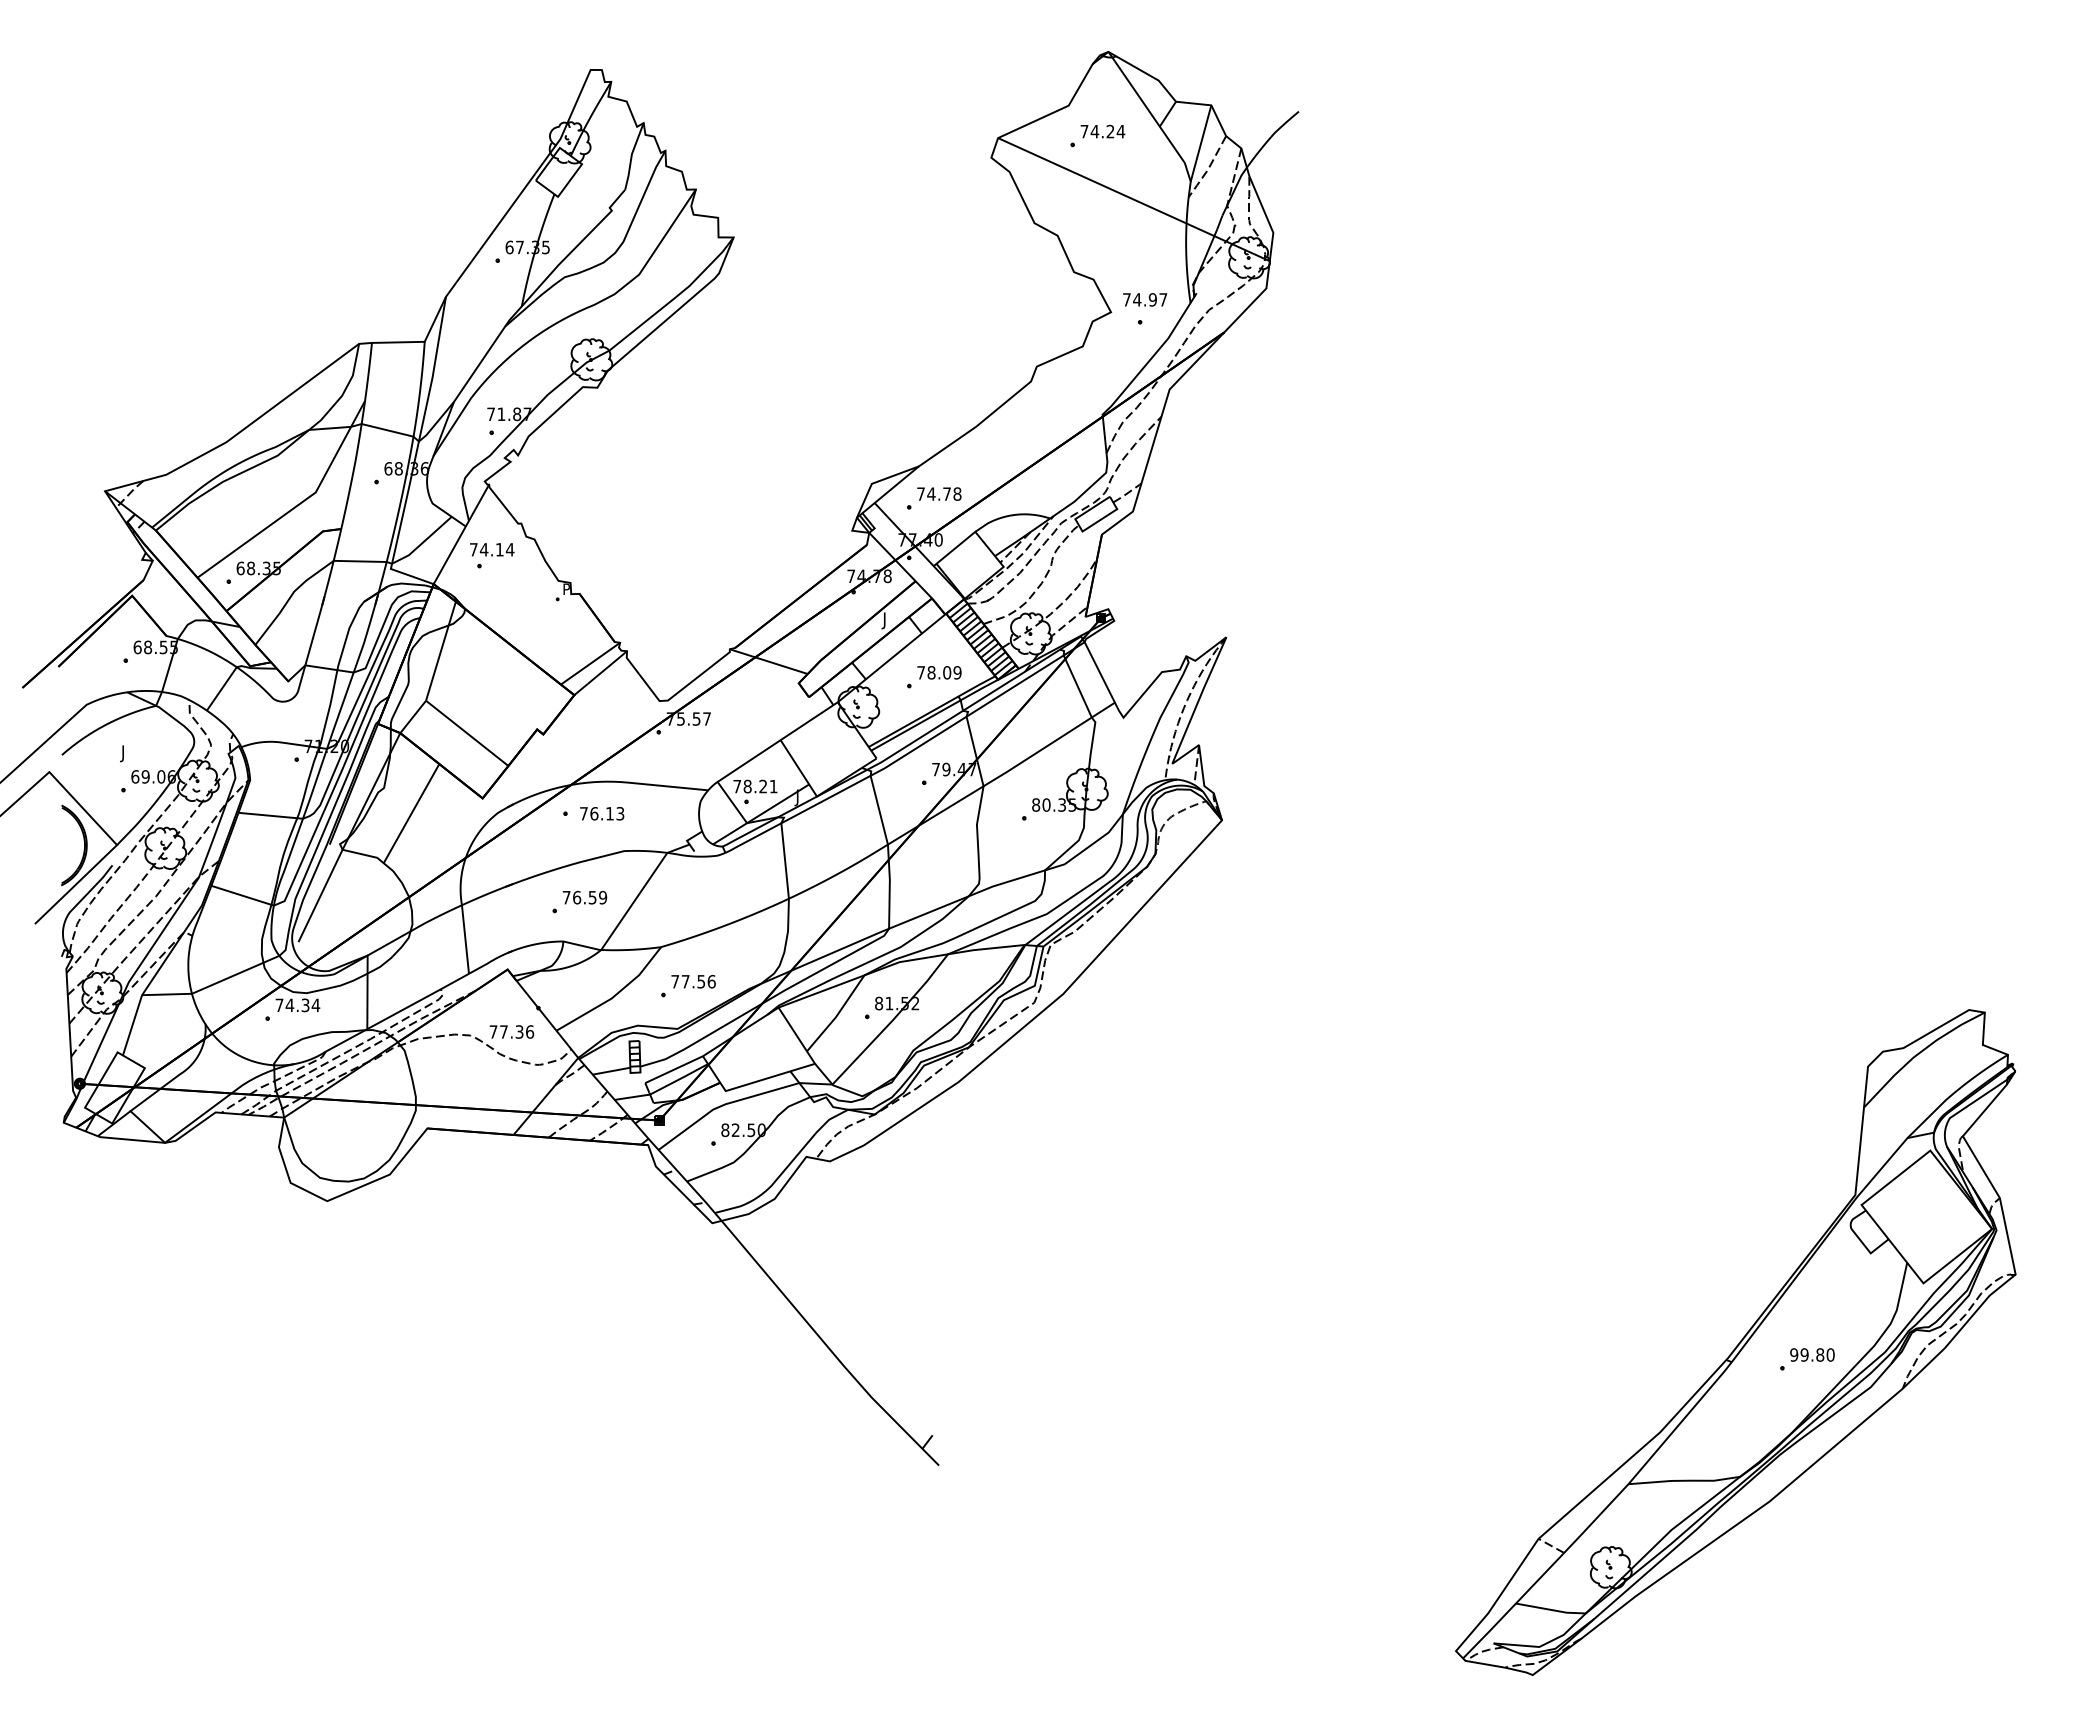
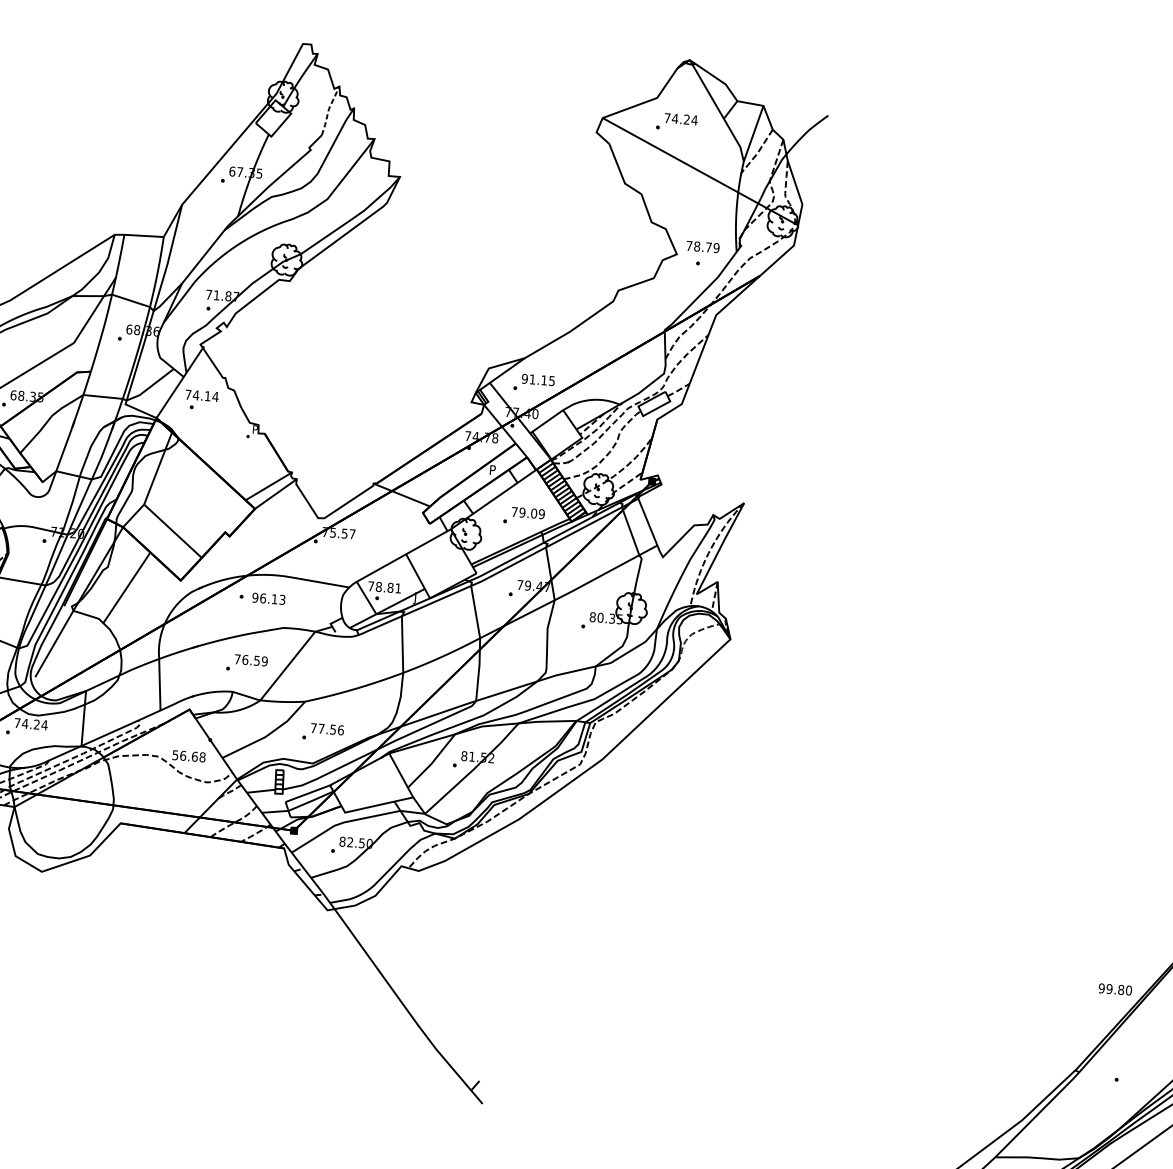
line: (631, 156) -> (328, 110), solid -> dashed
text: (1150, 299) -> (707, 247), 74.97 -> 78.79
text: (939, 493) -> (538, 379), 74.78 -> 91.15
text: (886, 620) -> (491, 471), J -> P
text: (931, 672) -> (522, 512), 78.09 -> 79.09
text: (763, 786) -> (390, 587), 78.21 -> 78.81
text: (583, 813) -> (255, 597), 76.13 -> 96.13
text: (305, 1005) -> (36, 724), 74.34 -> 74.24
text: (511, 1031) -> (188, 755), 77.36 -> 56.68
text: (1812, 1354) -> (1115, 989), moved

